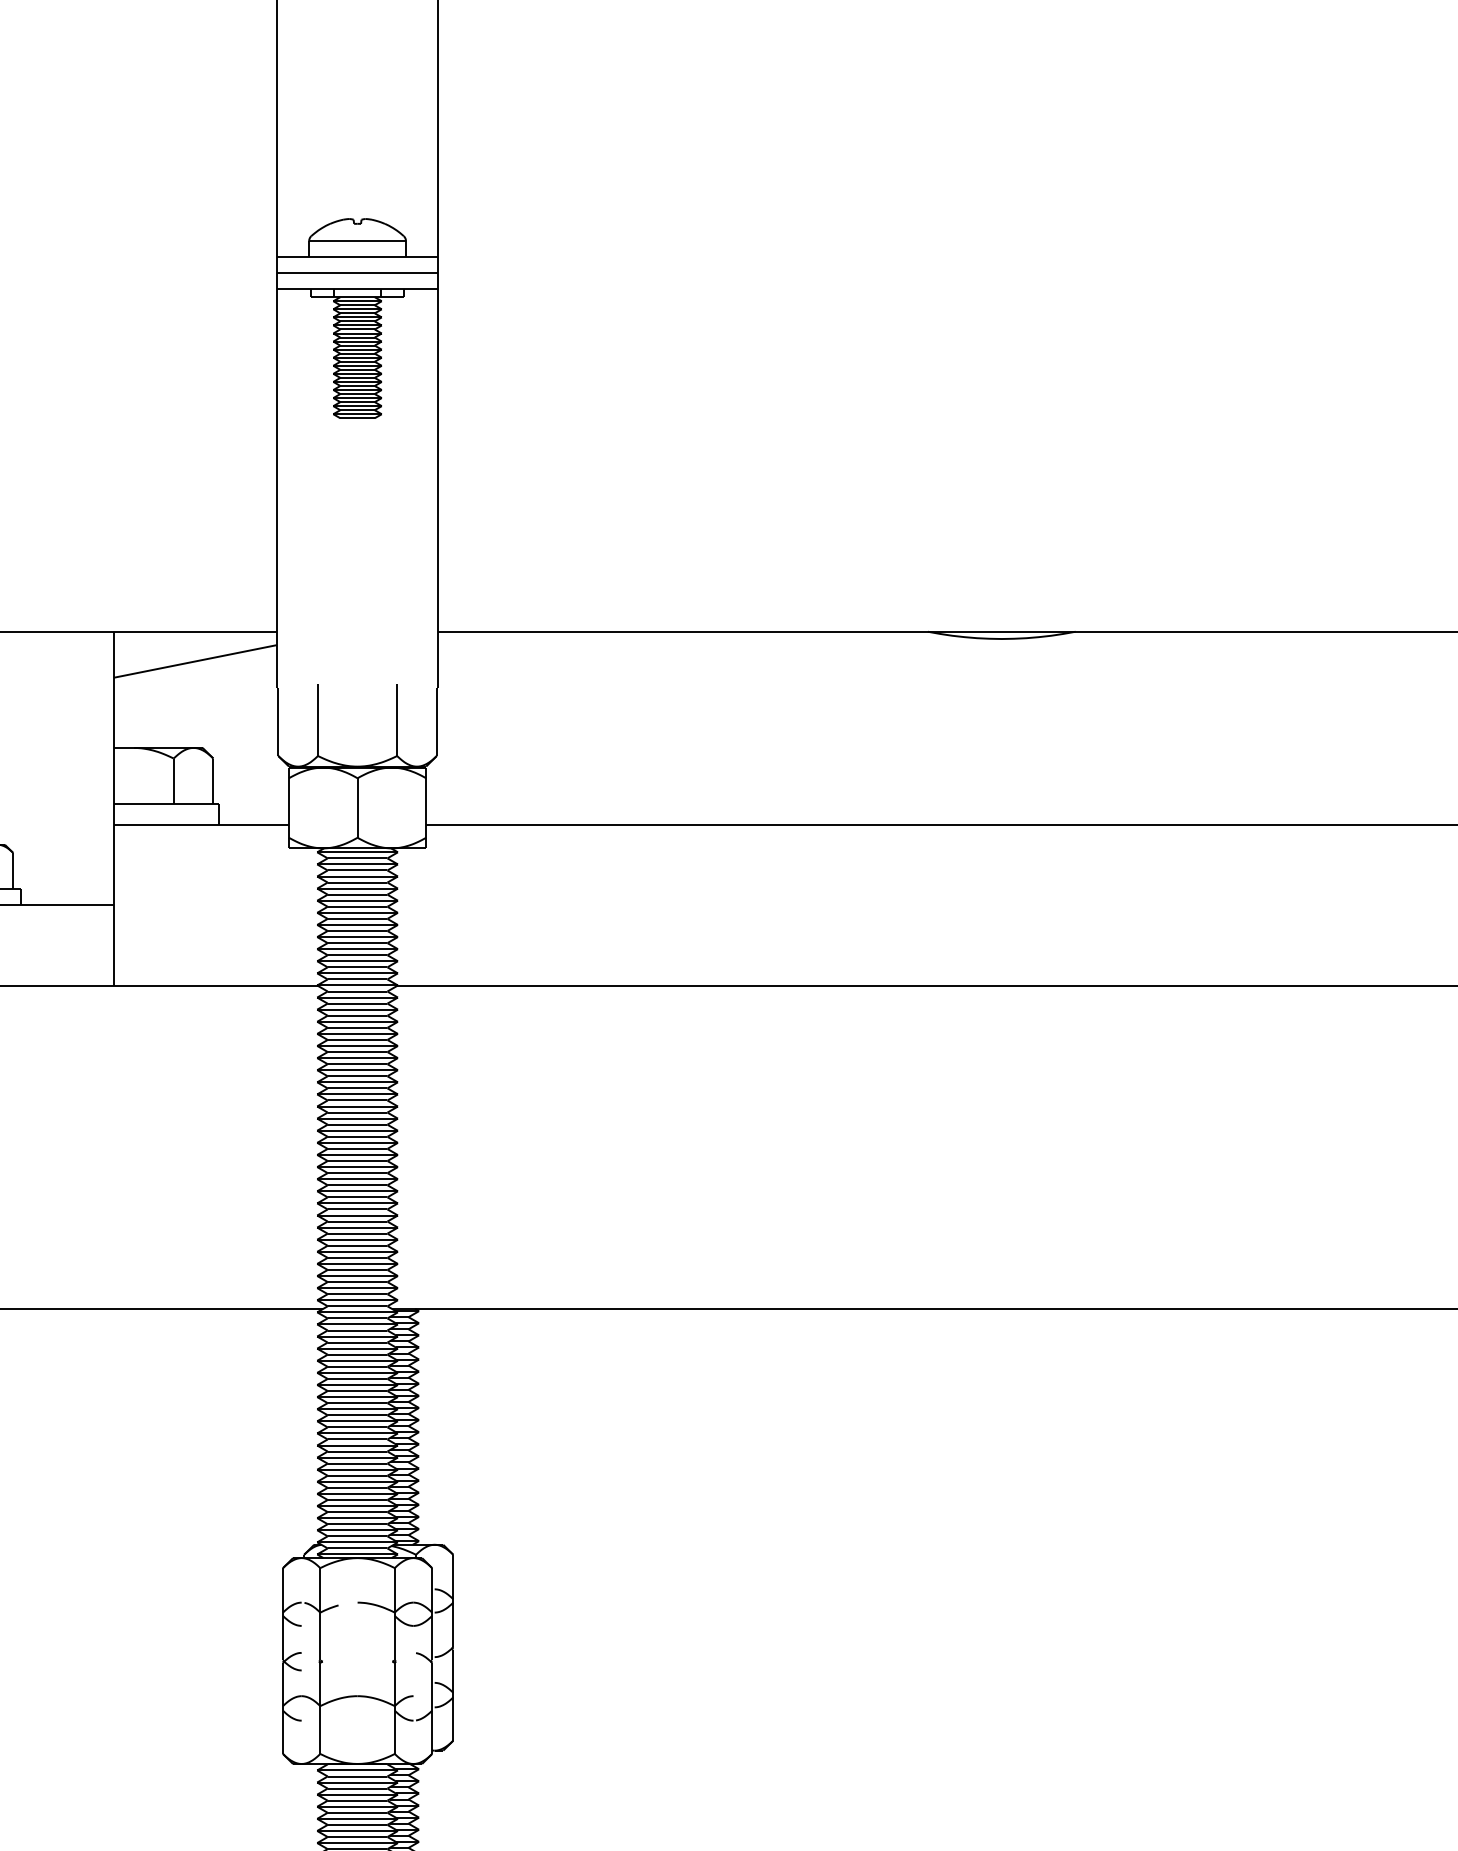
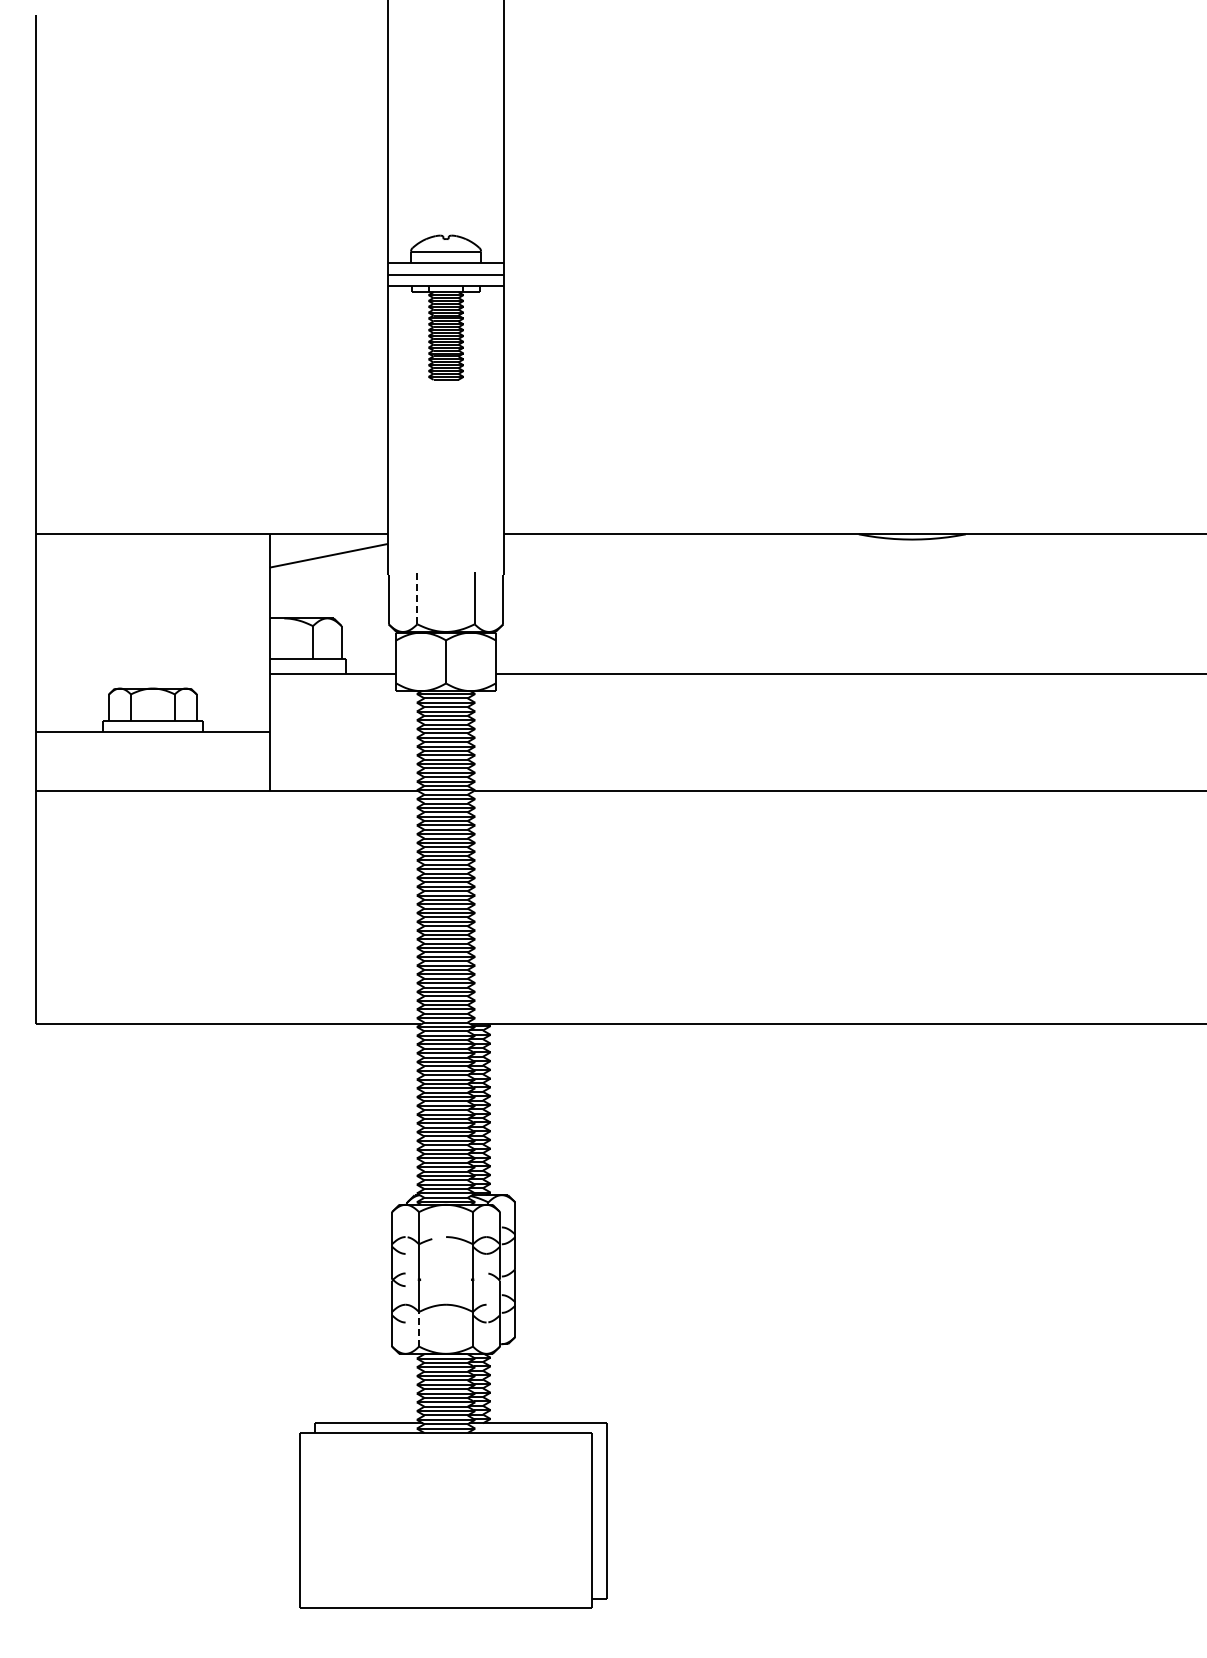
line: (318, 720) -> (417, 598), solid -> dashed
line: (320, 1728) -> (419, 1328), solid -> dashed

